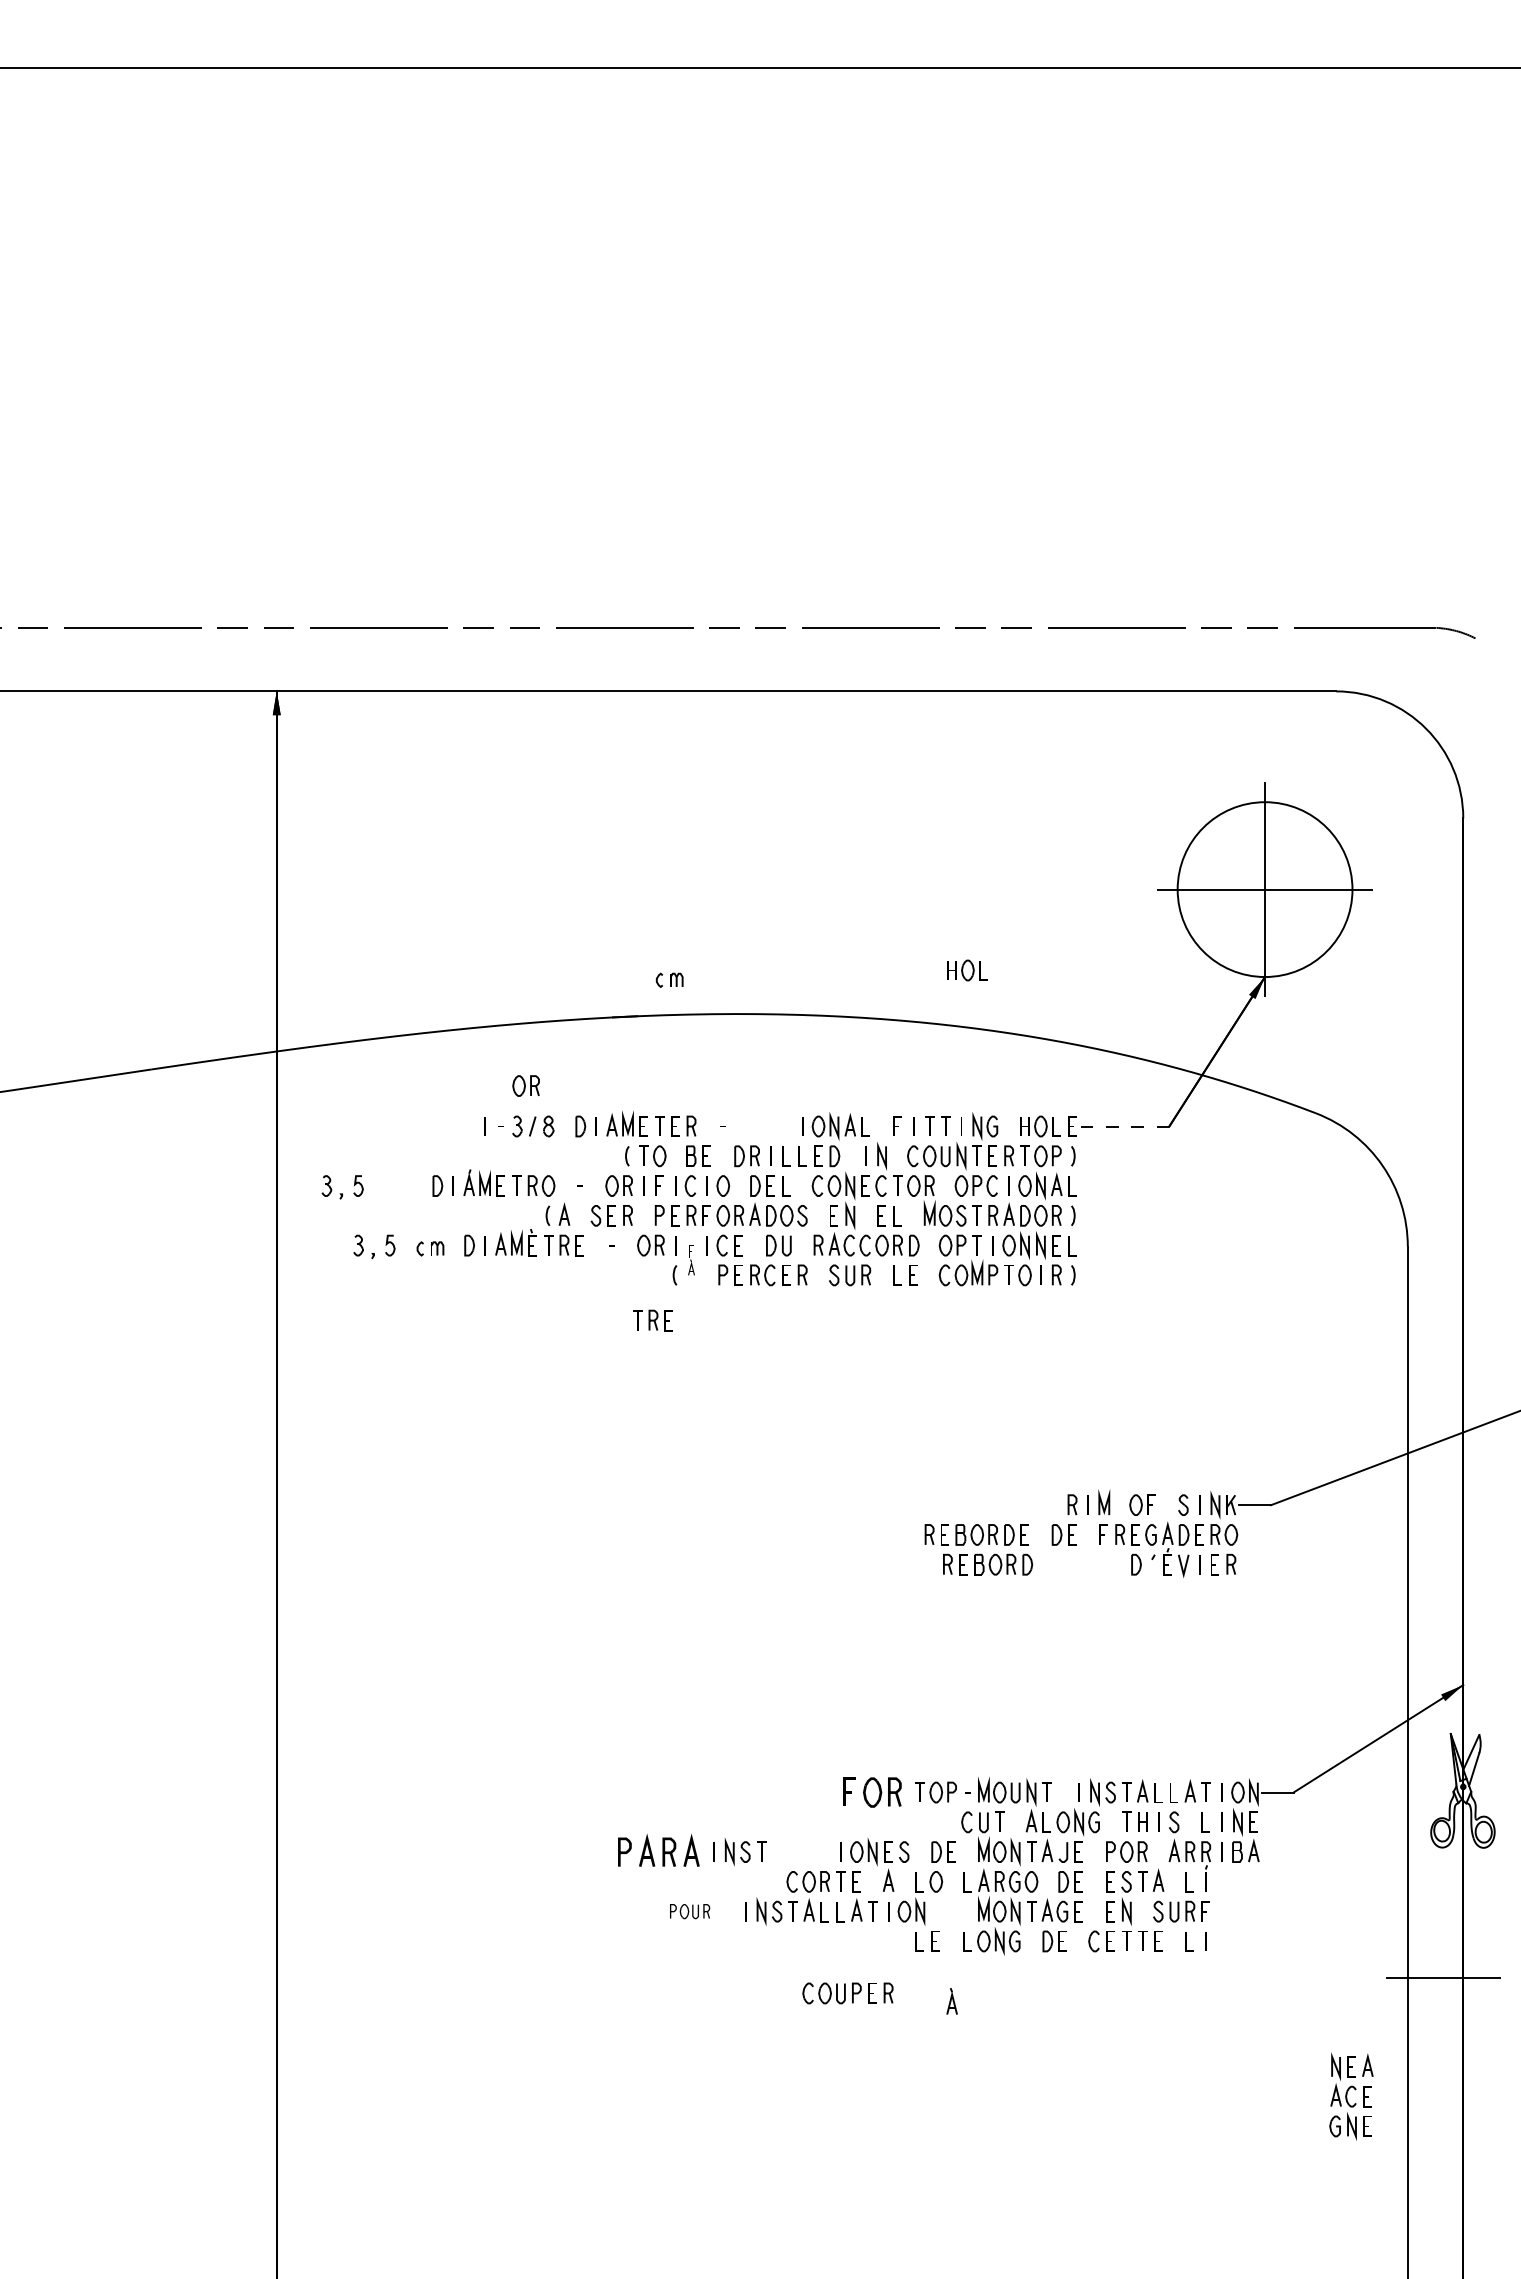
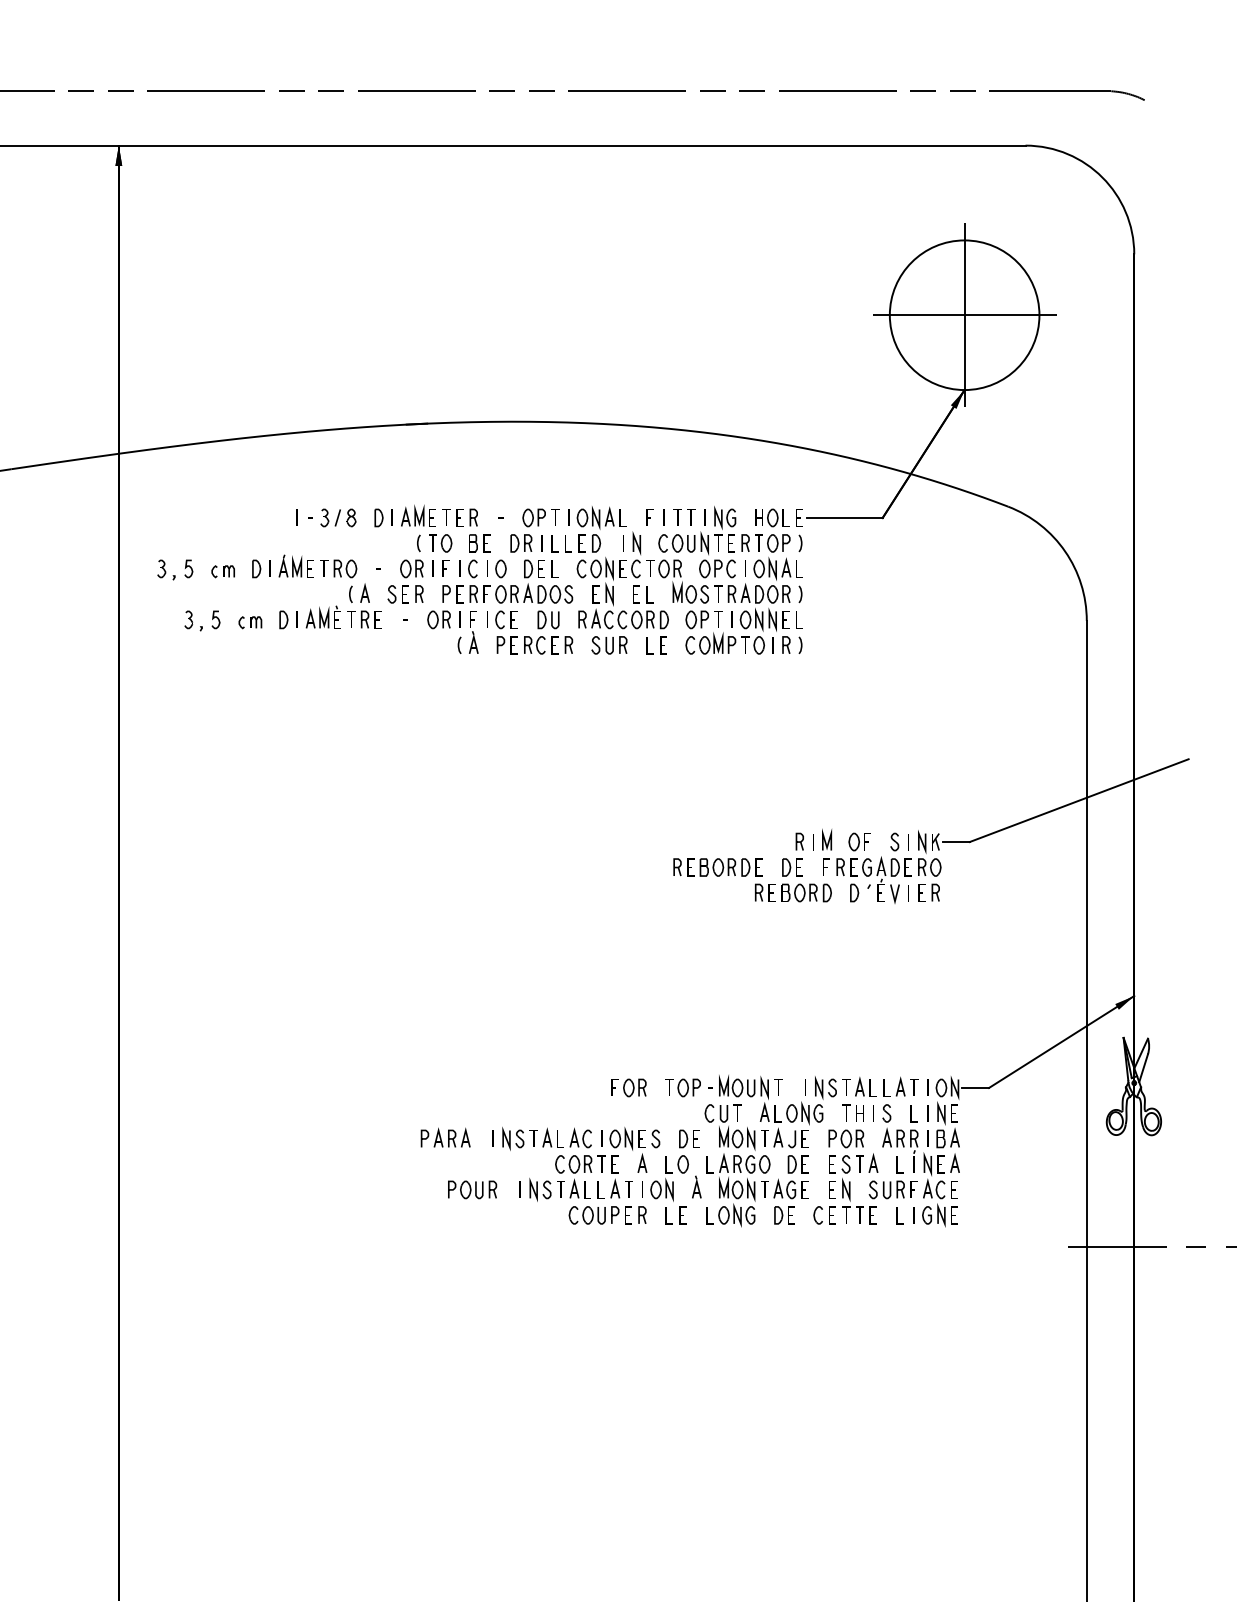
part: (967, 970) -> (709, 384), removed
part: (669, 979) -> (223, 571), moved
part: (525, 1085) -> (331, 482), removed
part: (769, 1126) -> (540, 517), added
line: (1124, 1126) -> (844, 517), dashed -> solid
part: (691, 1260) -> (473, 632), size x1.67
part: (652, 1320) -> (440, 683), removed
part: (988, 1564) -> (793, 892), moved
part: (872, 1792) -> (628, 1087), size x0.71
part: (658, 1850) -> (445, 1137), size x0.71
part: (800, 1850) -> (567, 1137), added
part: (689, 1911) -> (472, 1189), size x1.43
part: (847, 1993) -> (607, 1215), moved
part: (951, 2001) -> (696, 1187), moved
part: (1351, 2096) -> (941, 1189), moved

